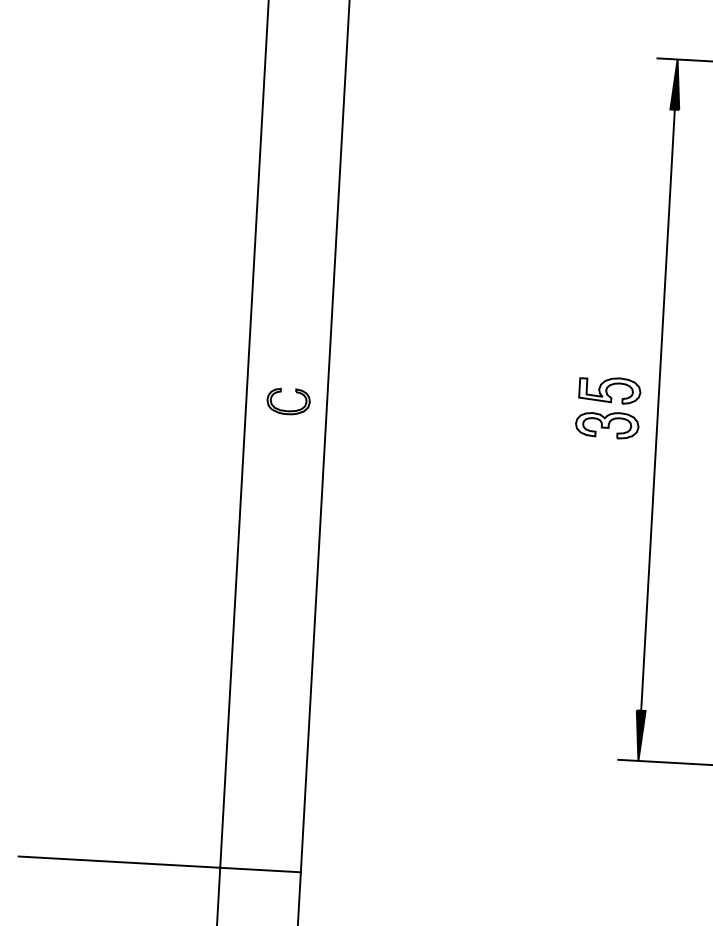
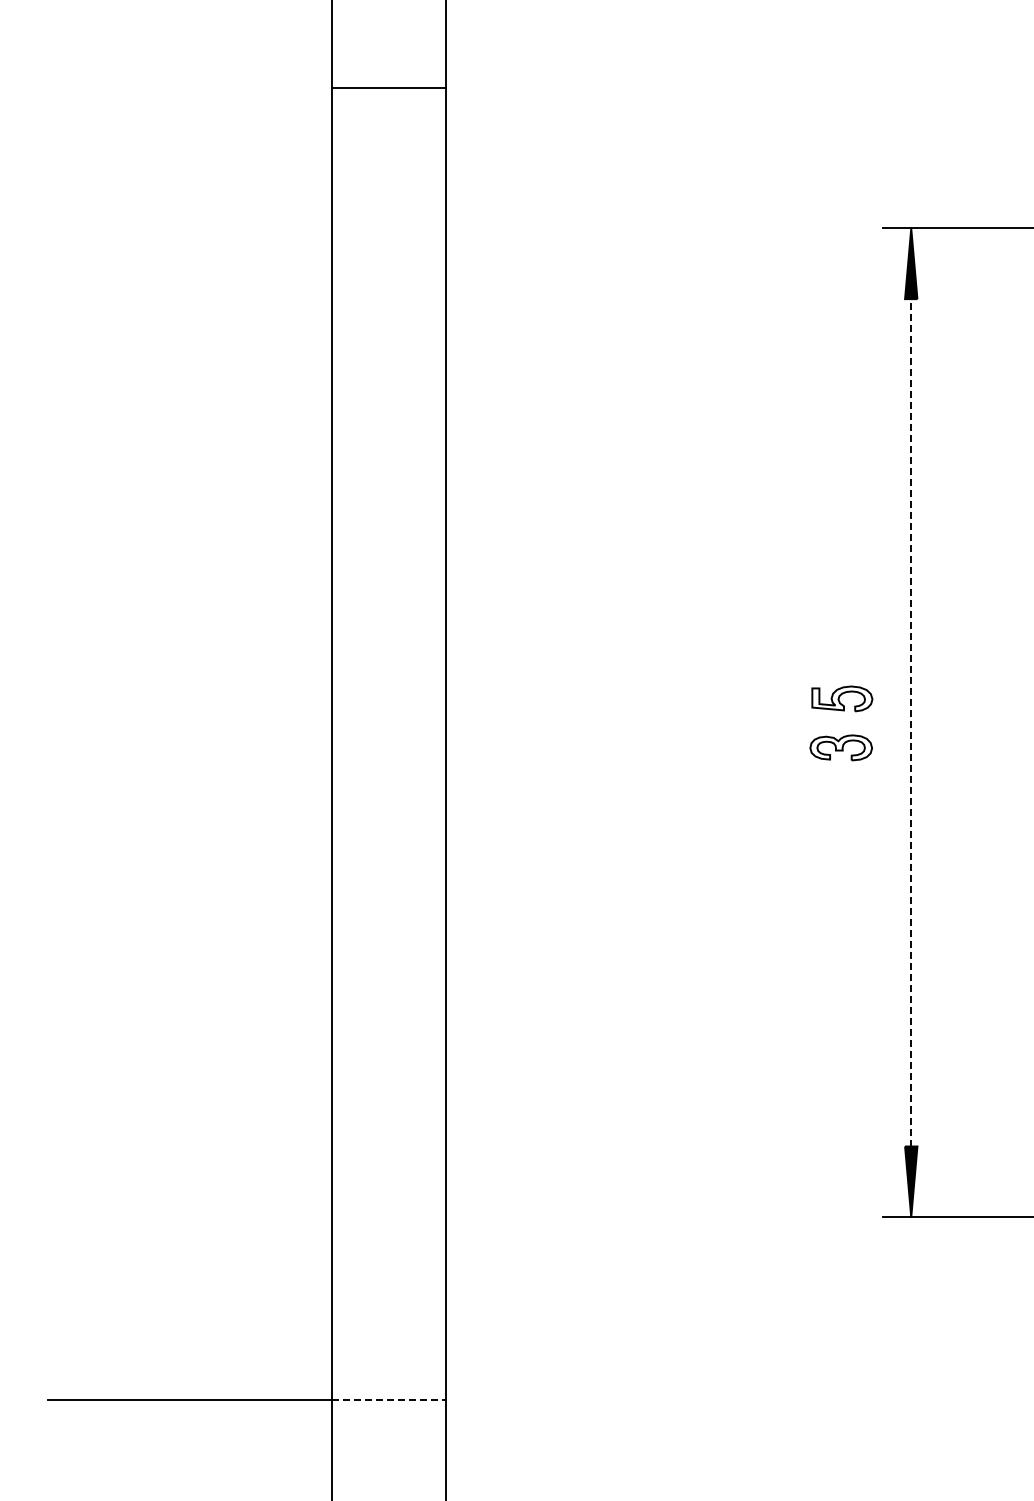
part: (610, 390) -> (842, 698), size x0.7
line: (658, 409) -> (911, 722), solid -> dashed
part: (288, 410) -> (391, 752), removed
part: (607, 424) -> (841, 747), size x0.7
line: (260, 870) -> (388, 1400), solid -> dashed

